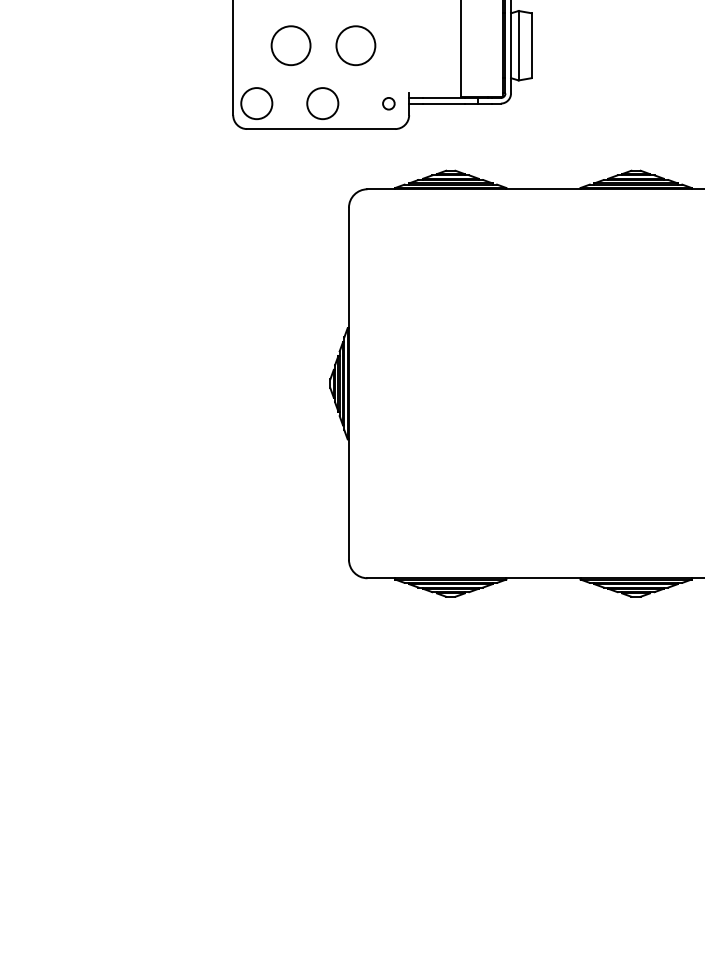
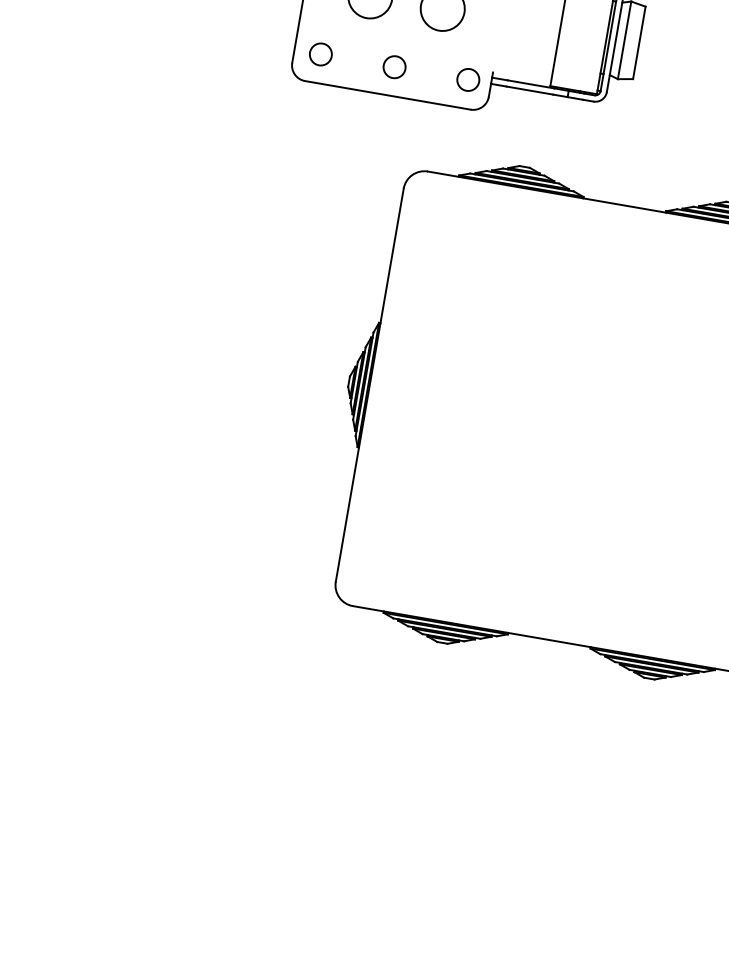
circle: (256, 103) -> (320, 54), size x0.62
circle: (322, 103) -> (394, 67), size x0.62
circle: (388, 103) -> (468, 79), size x1.67

